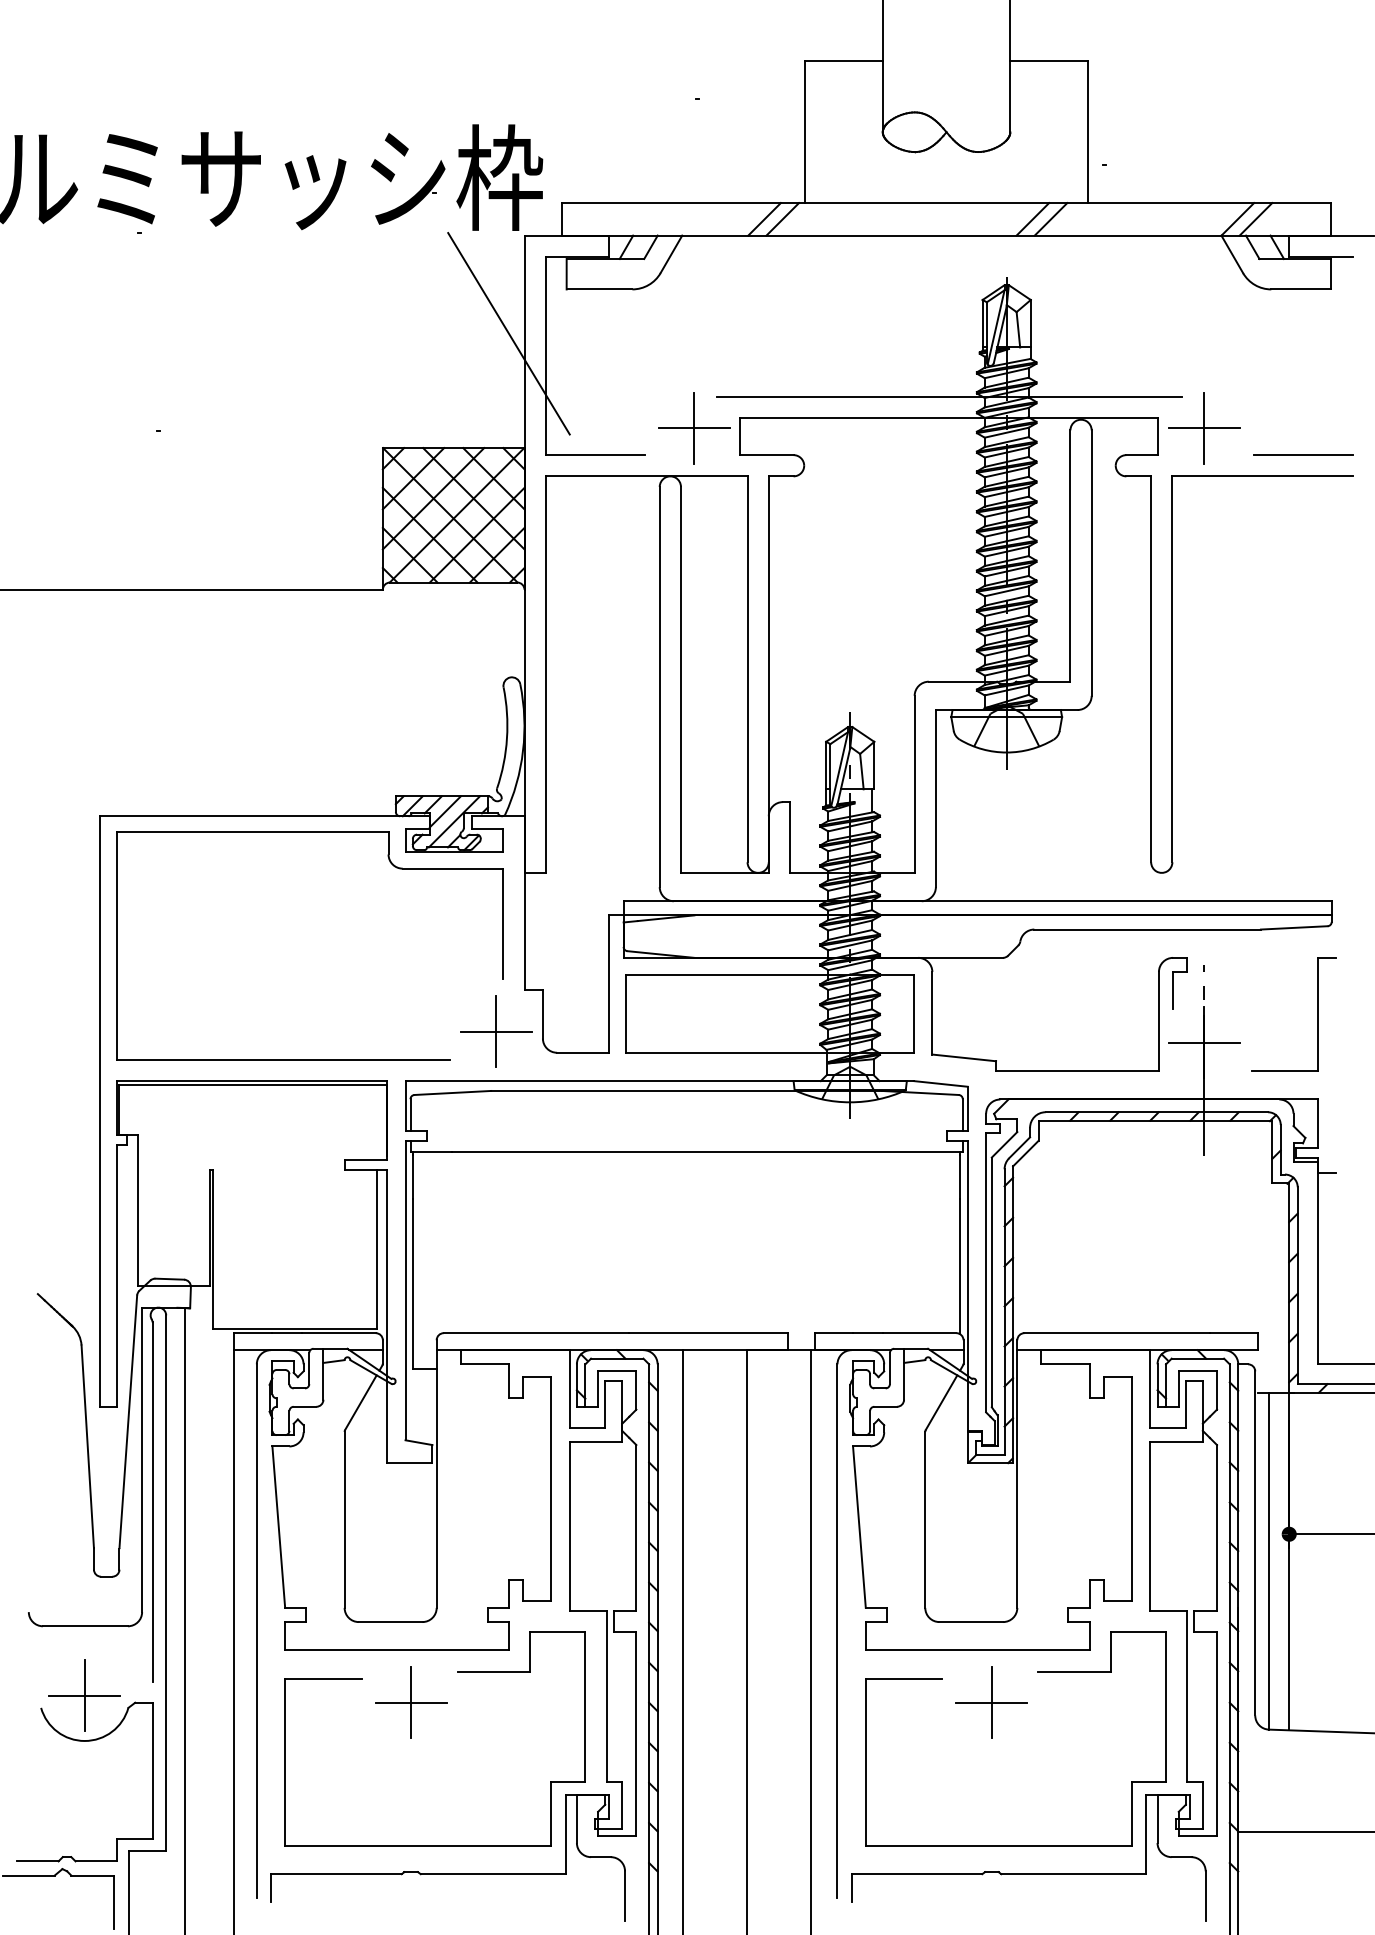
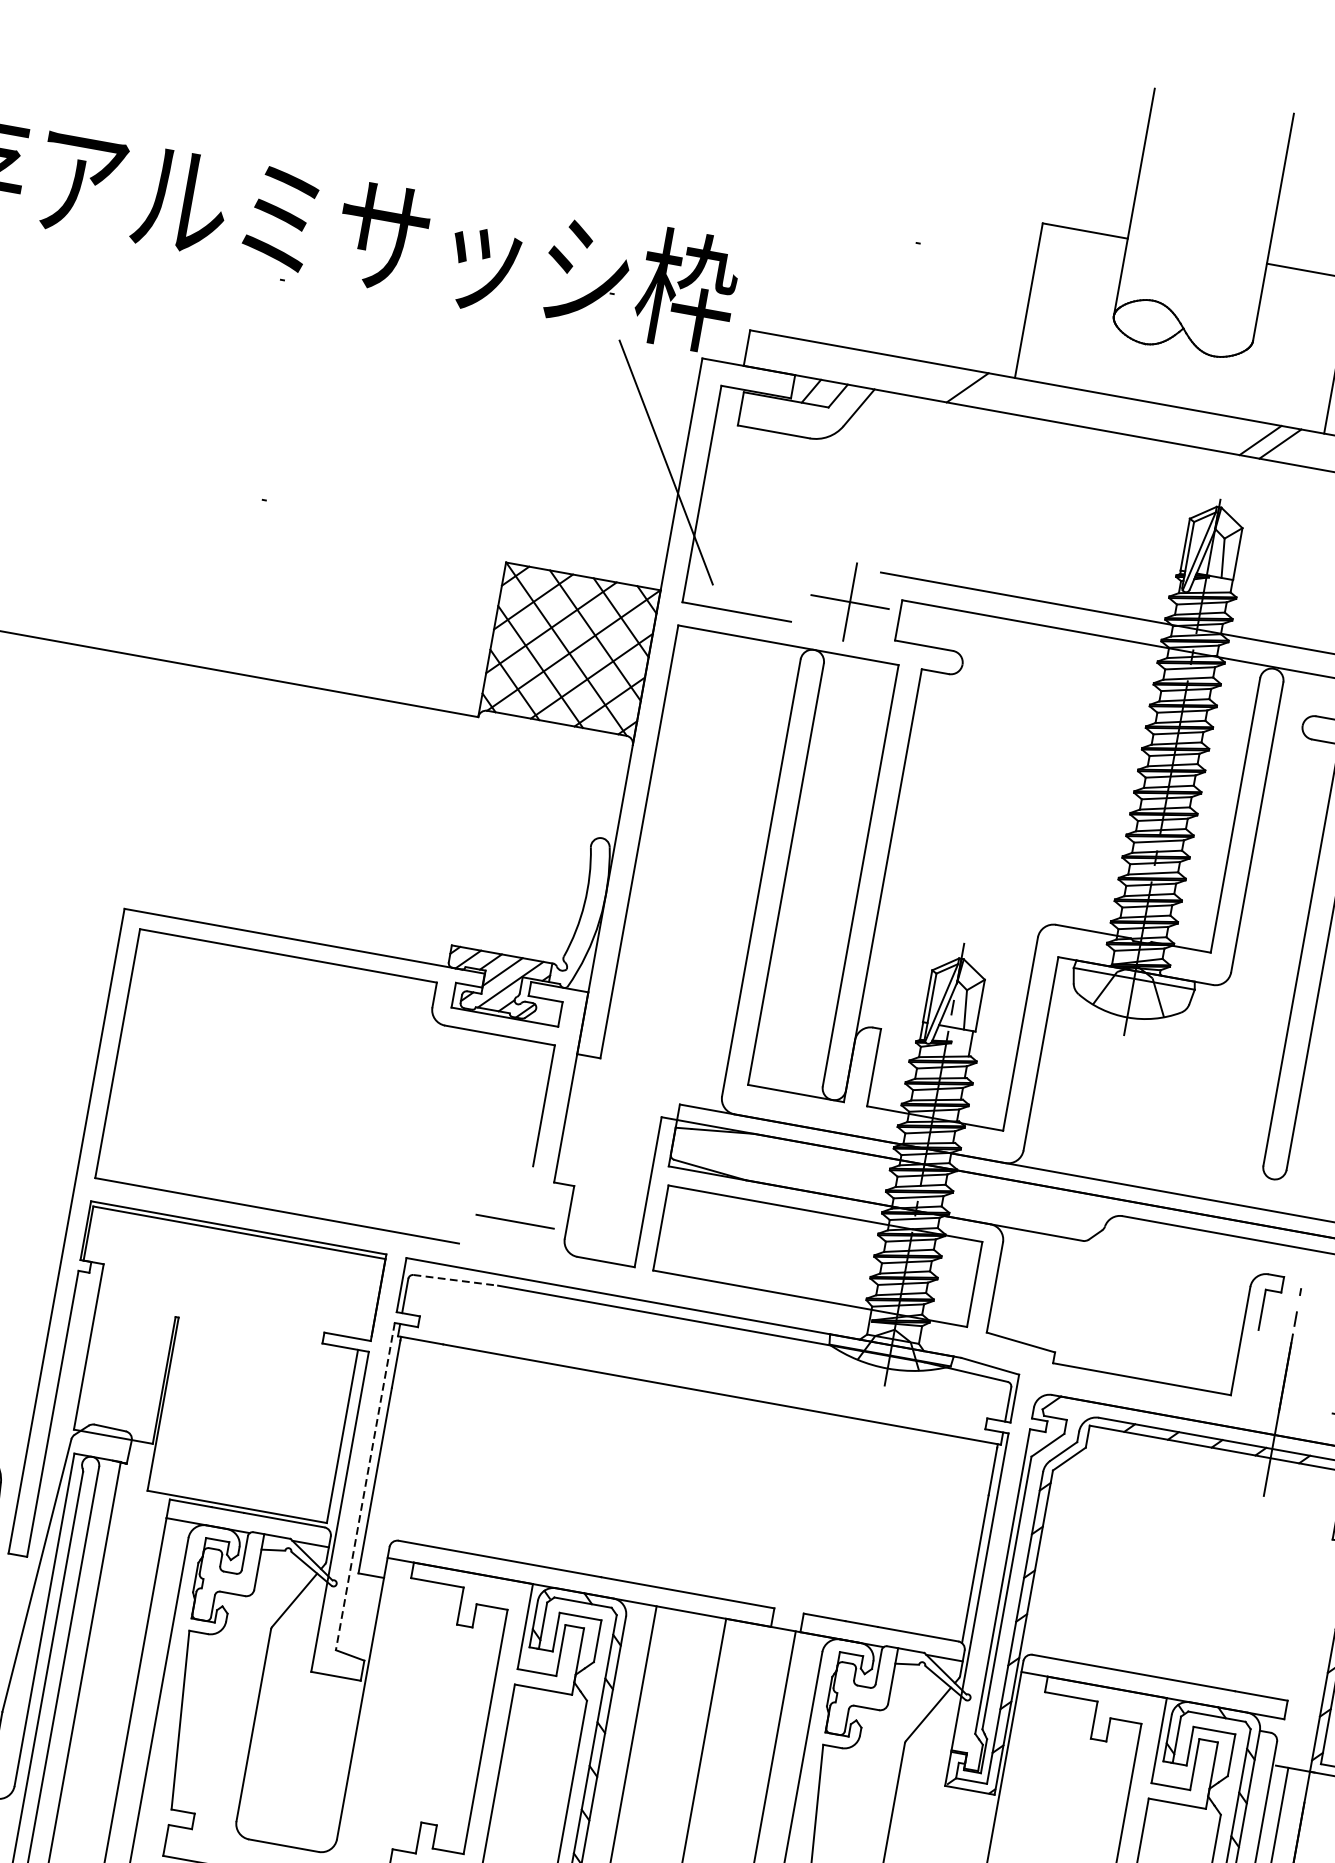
line: (782, 219) -> (987, 391), removed
line: (496, 1031) -> (515, 1221), removed
line: (1203, 1042) -> (1285, 1372), removed
line: (453, 1092) -> (456, 1279), solid -> dashed
line: (405, 1290) -> (365, 1486), solid -> dashed

